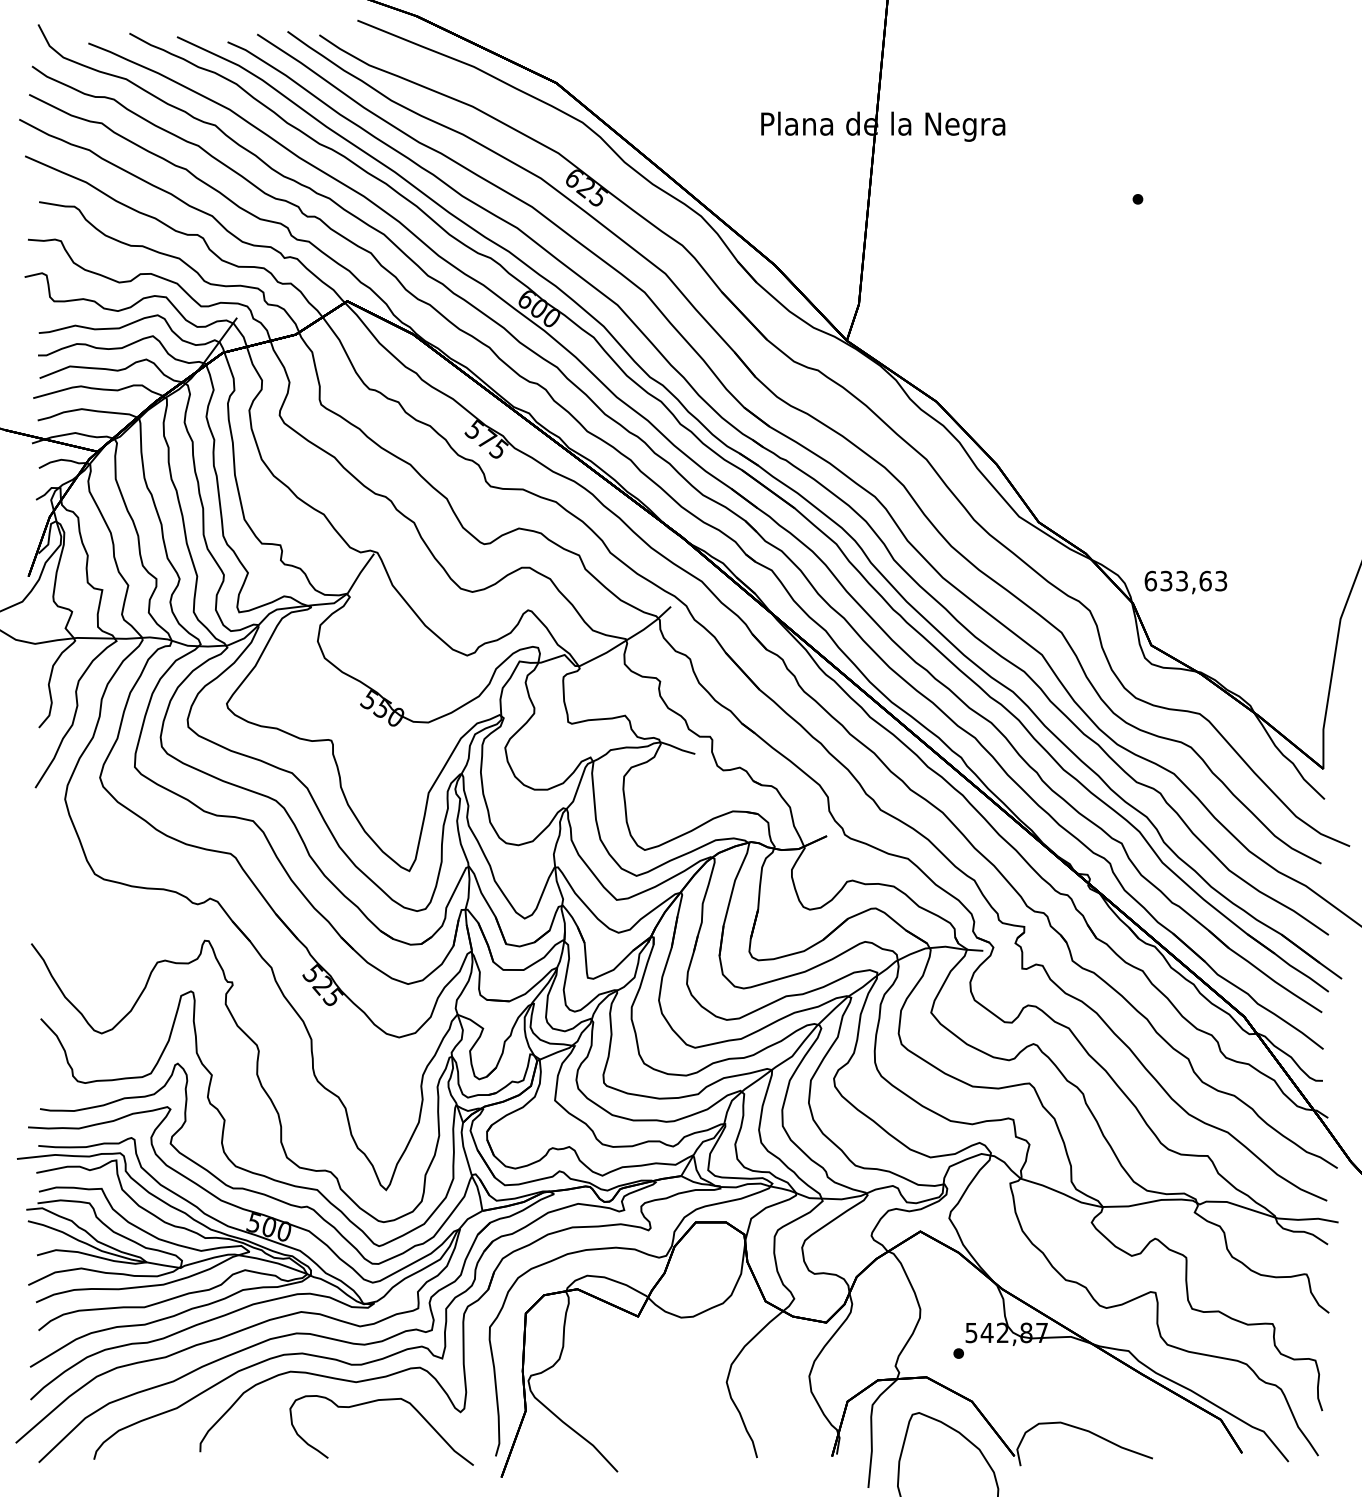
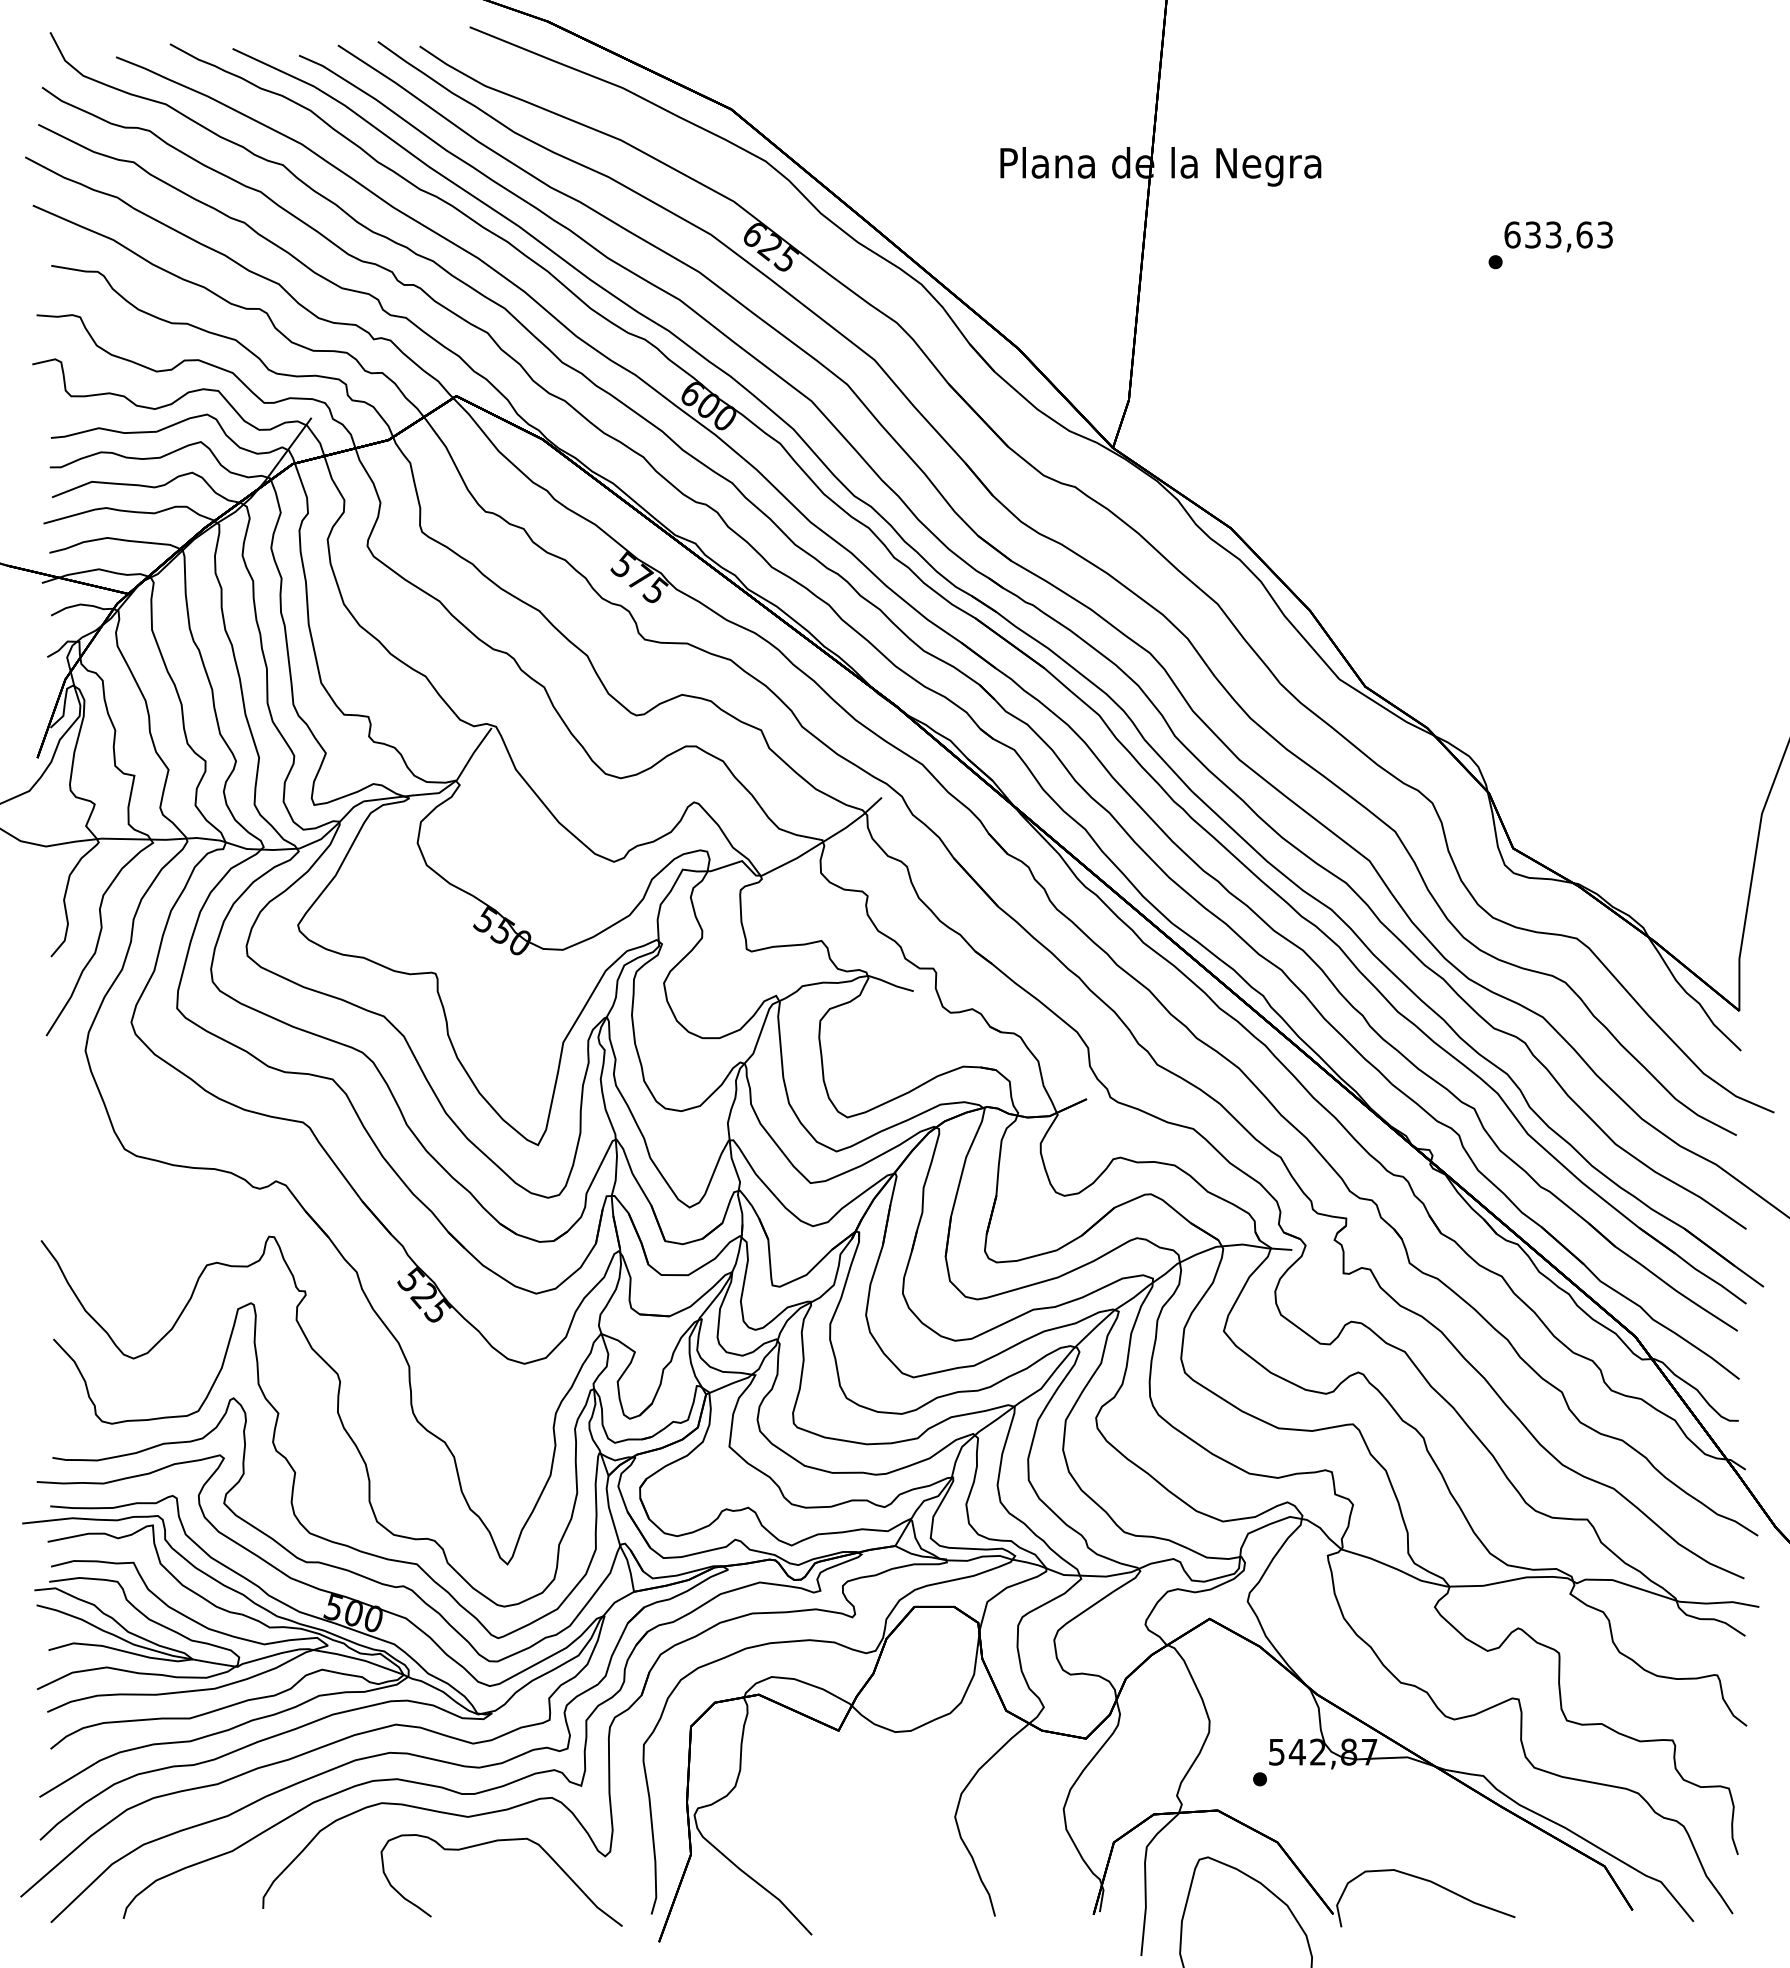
text: (1185, 582) -> (1558, 236), moved

